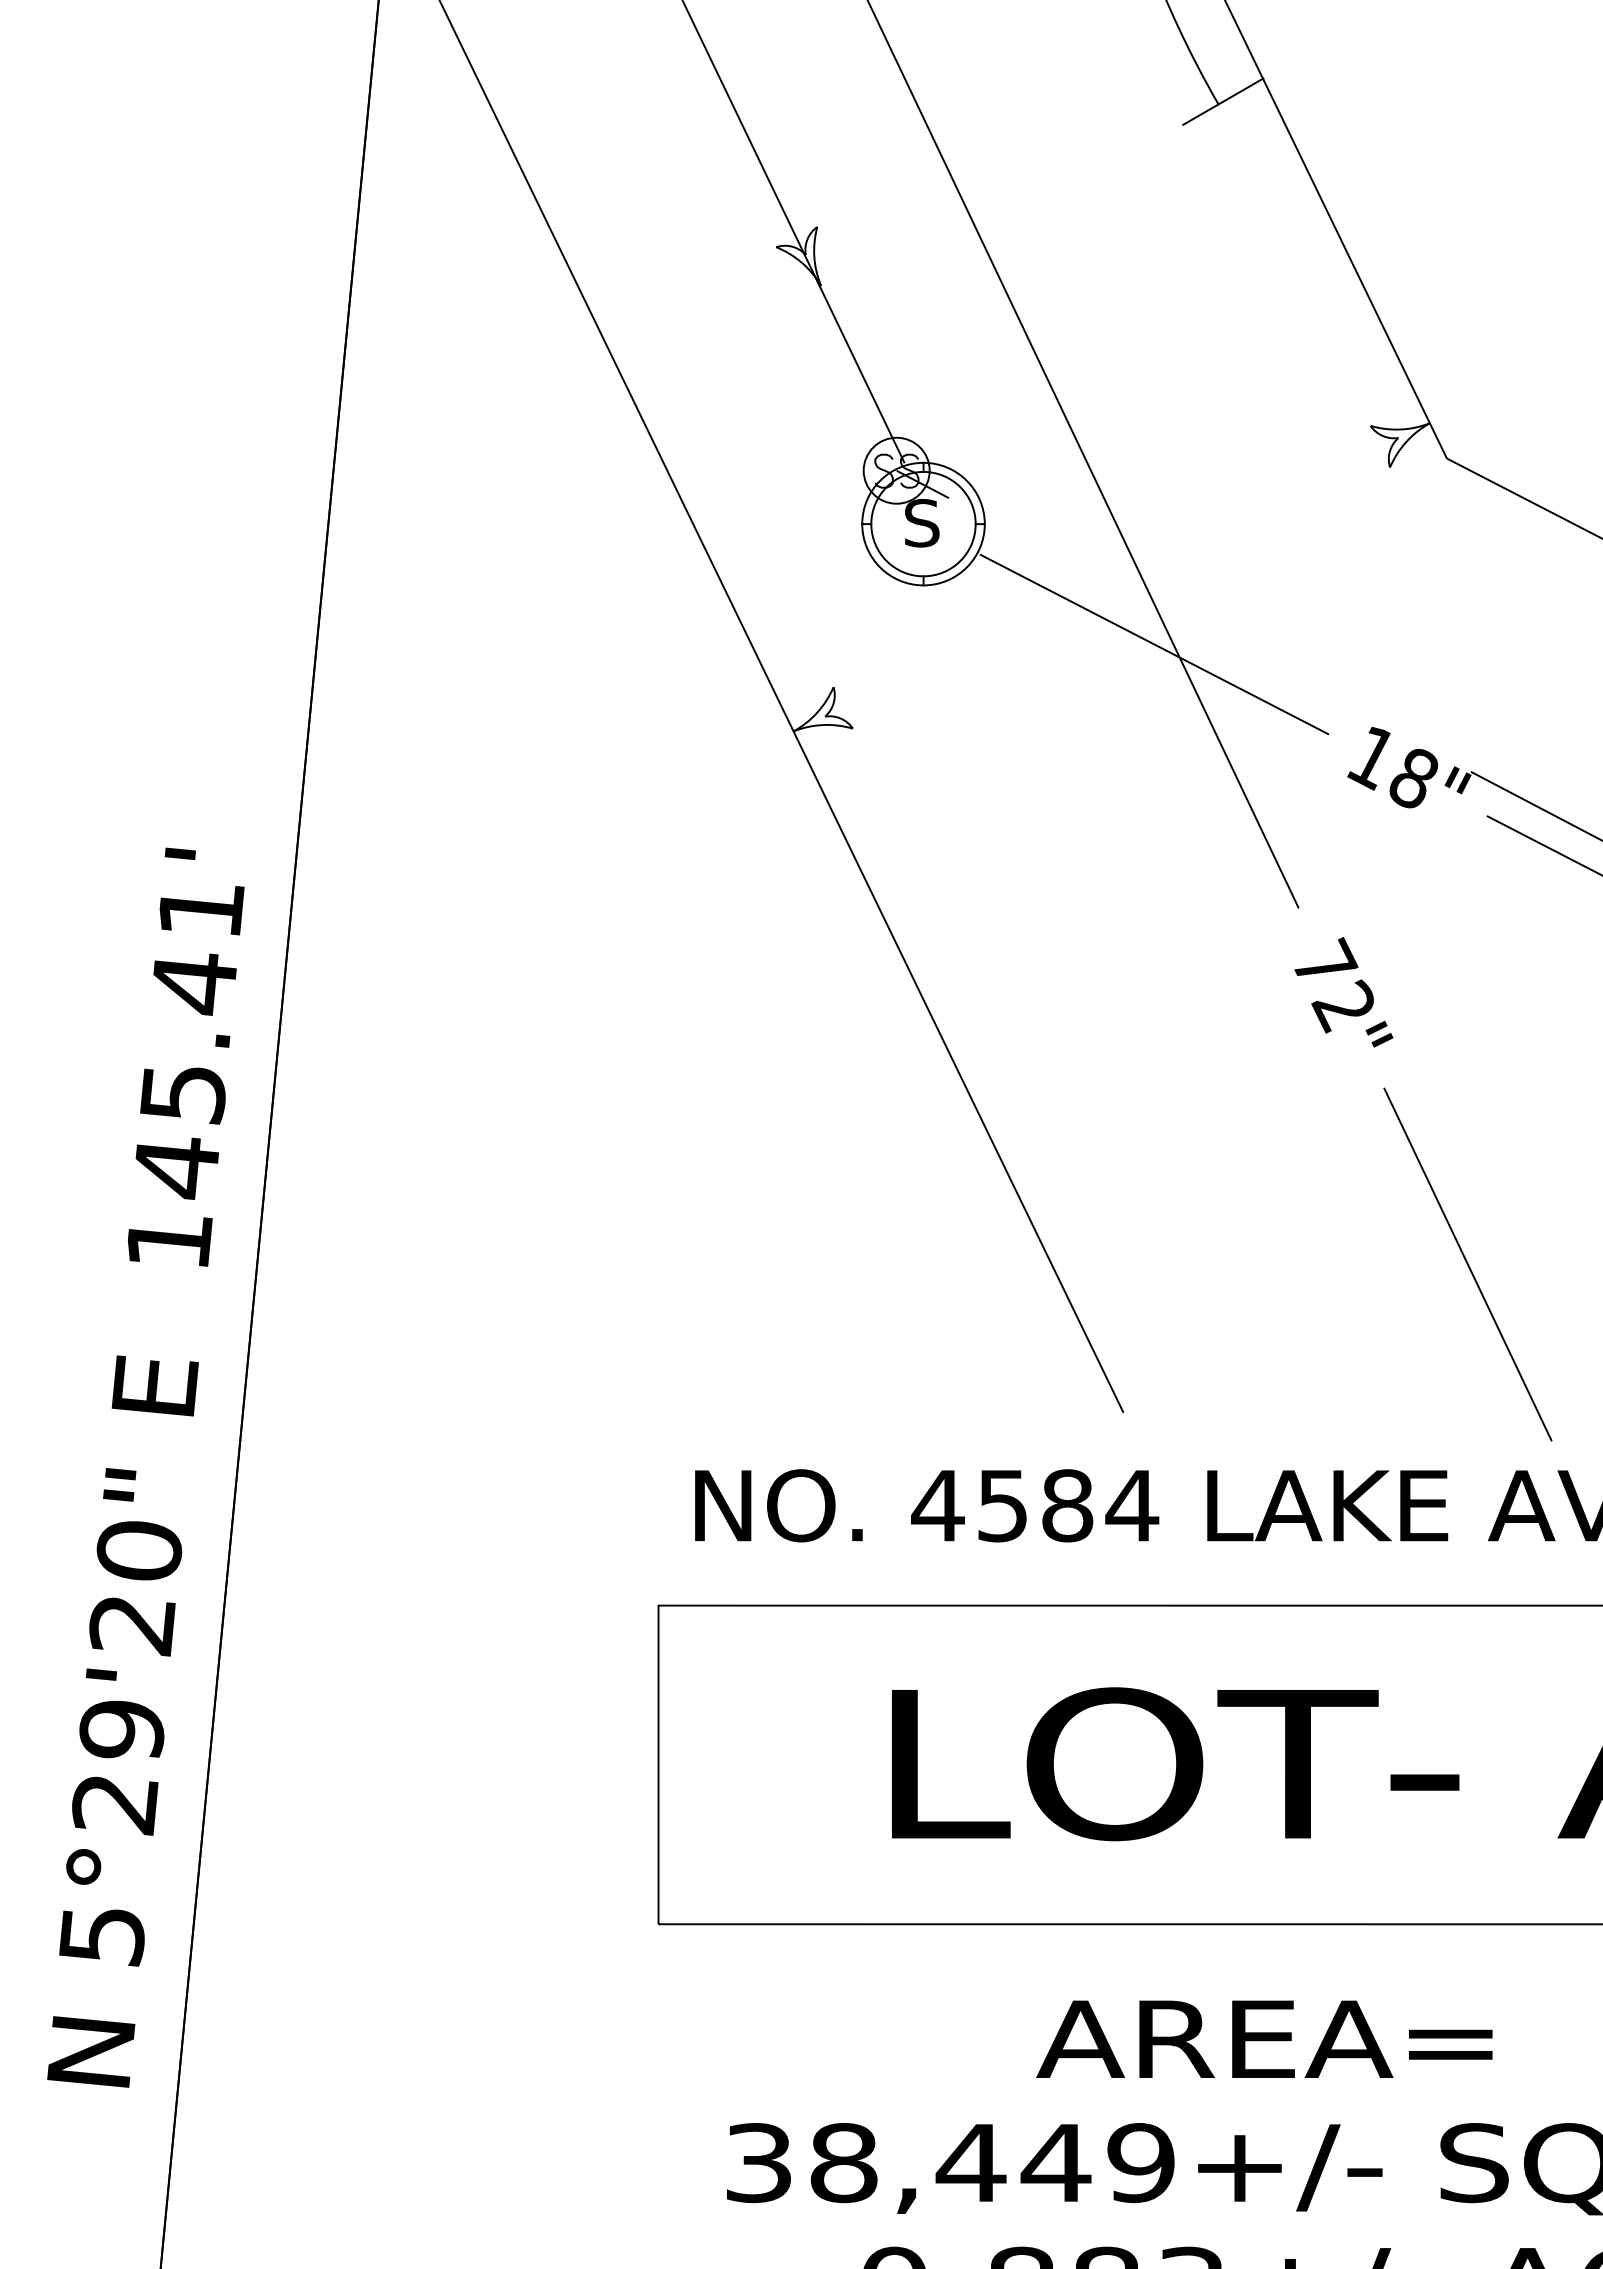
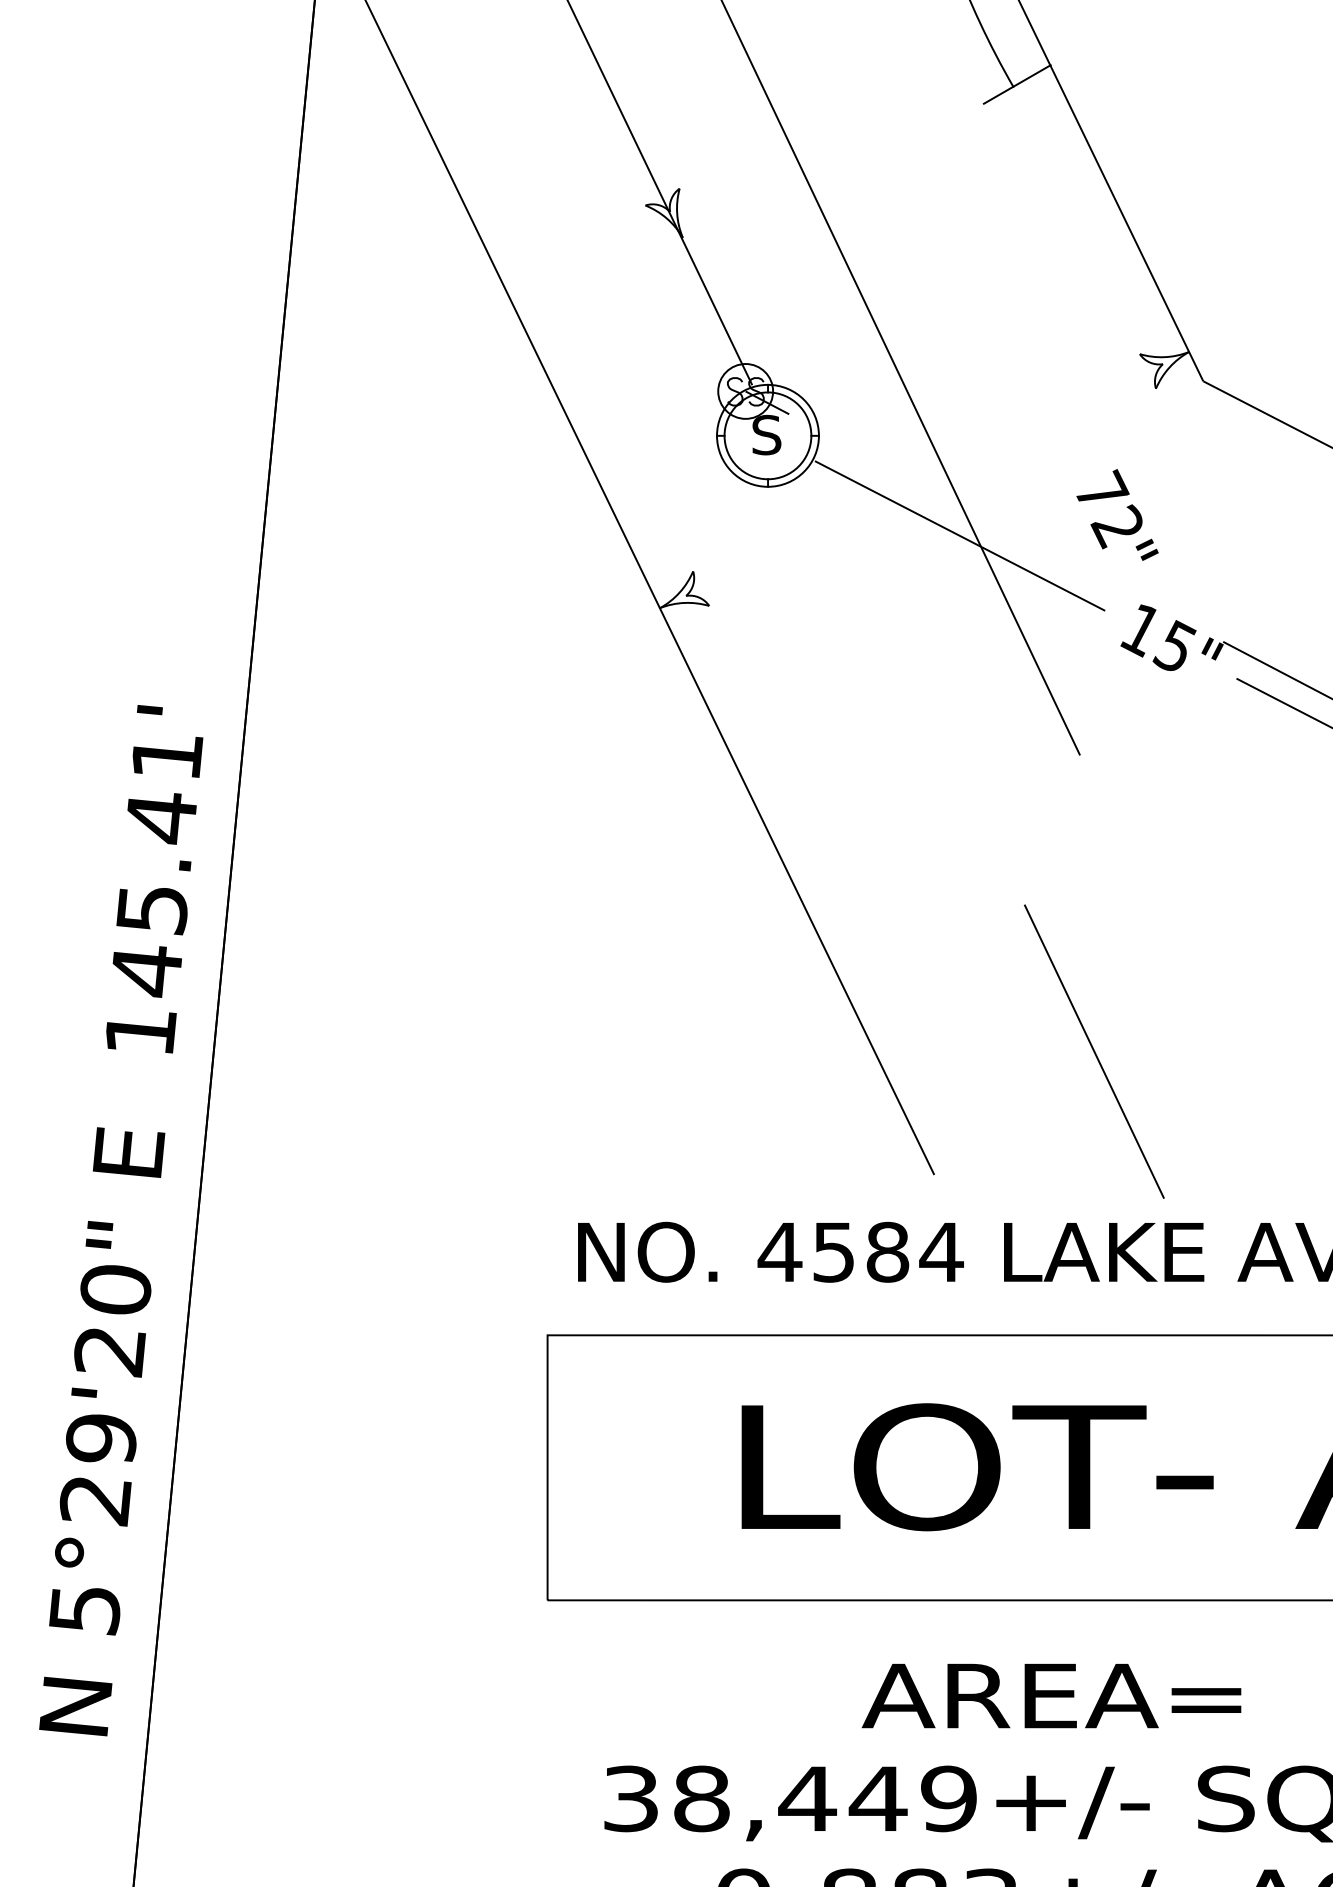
text: (1412, 776) -> (1174, 645), 18" -> 15"
text: (1343, 992) -> (1117, 515), moved
line: (1467, 1264) -> (1093, 1051), moved

